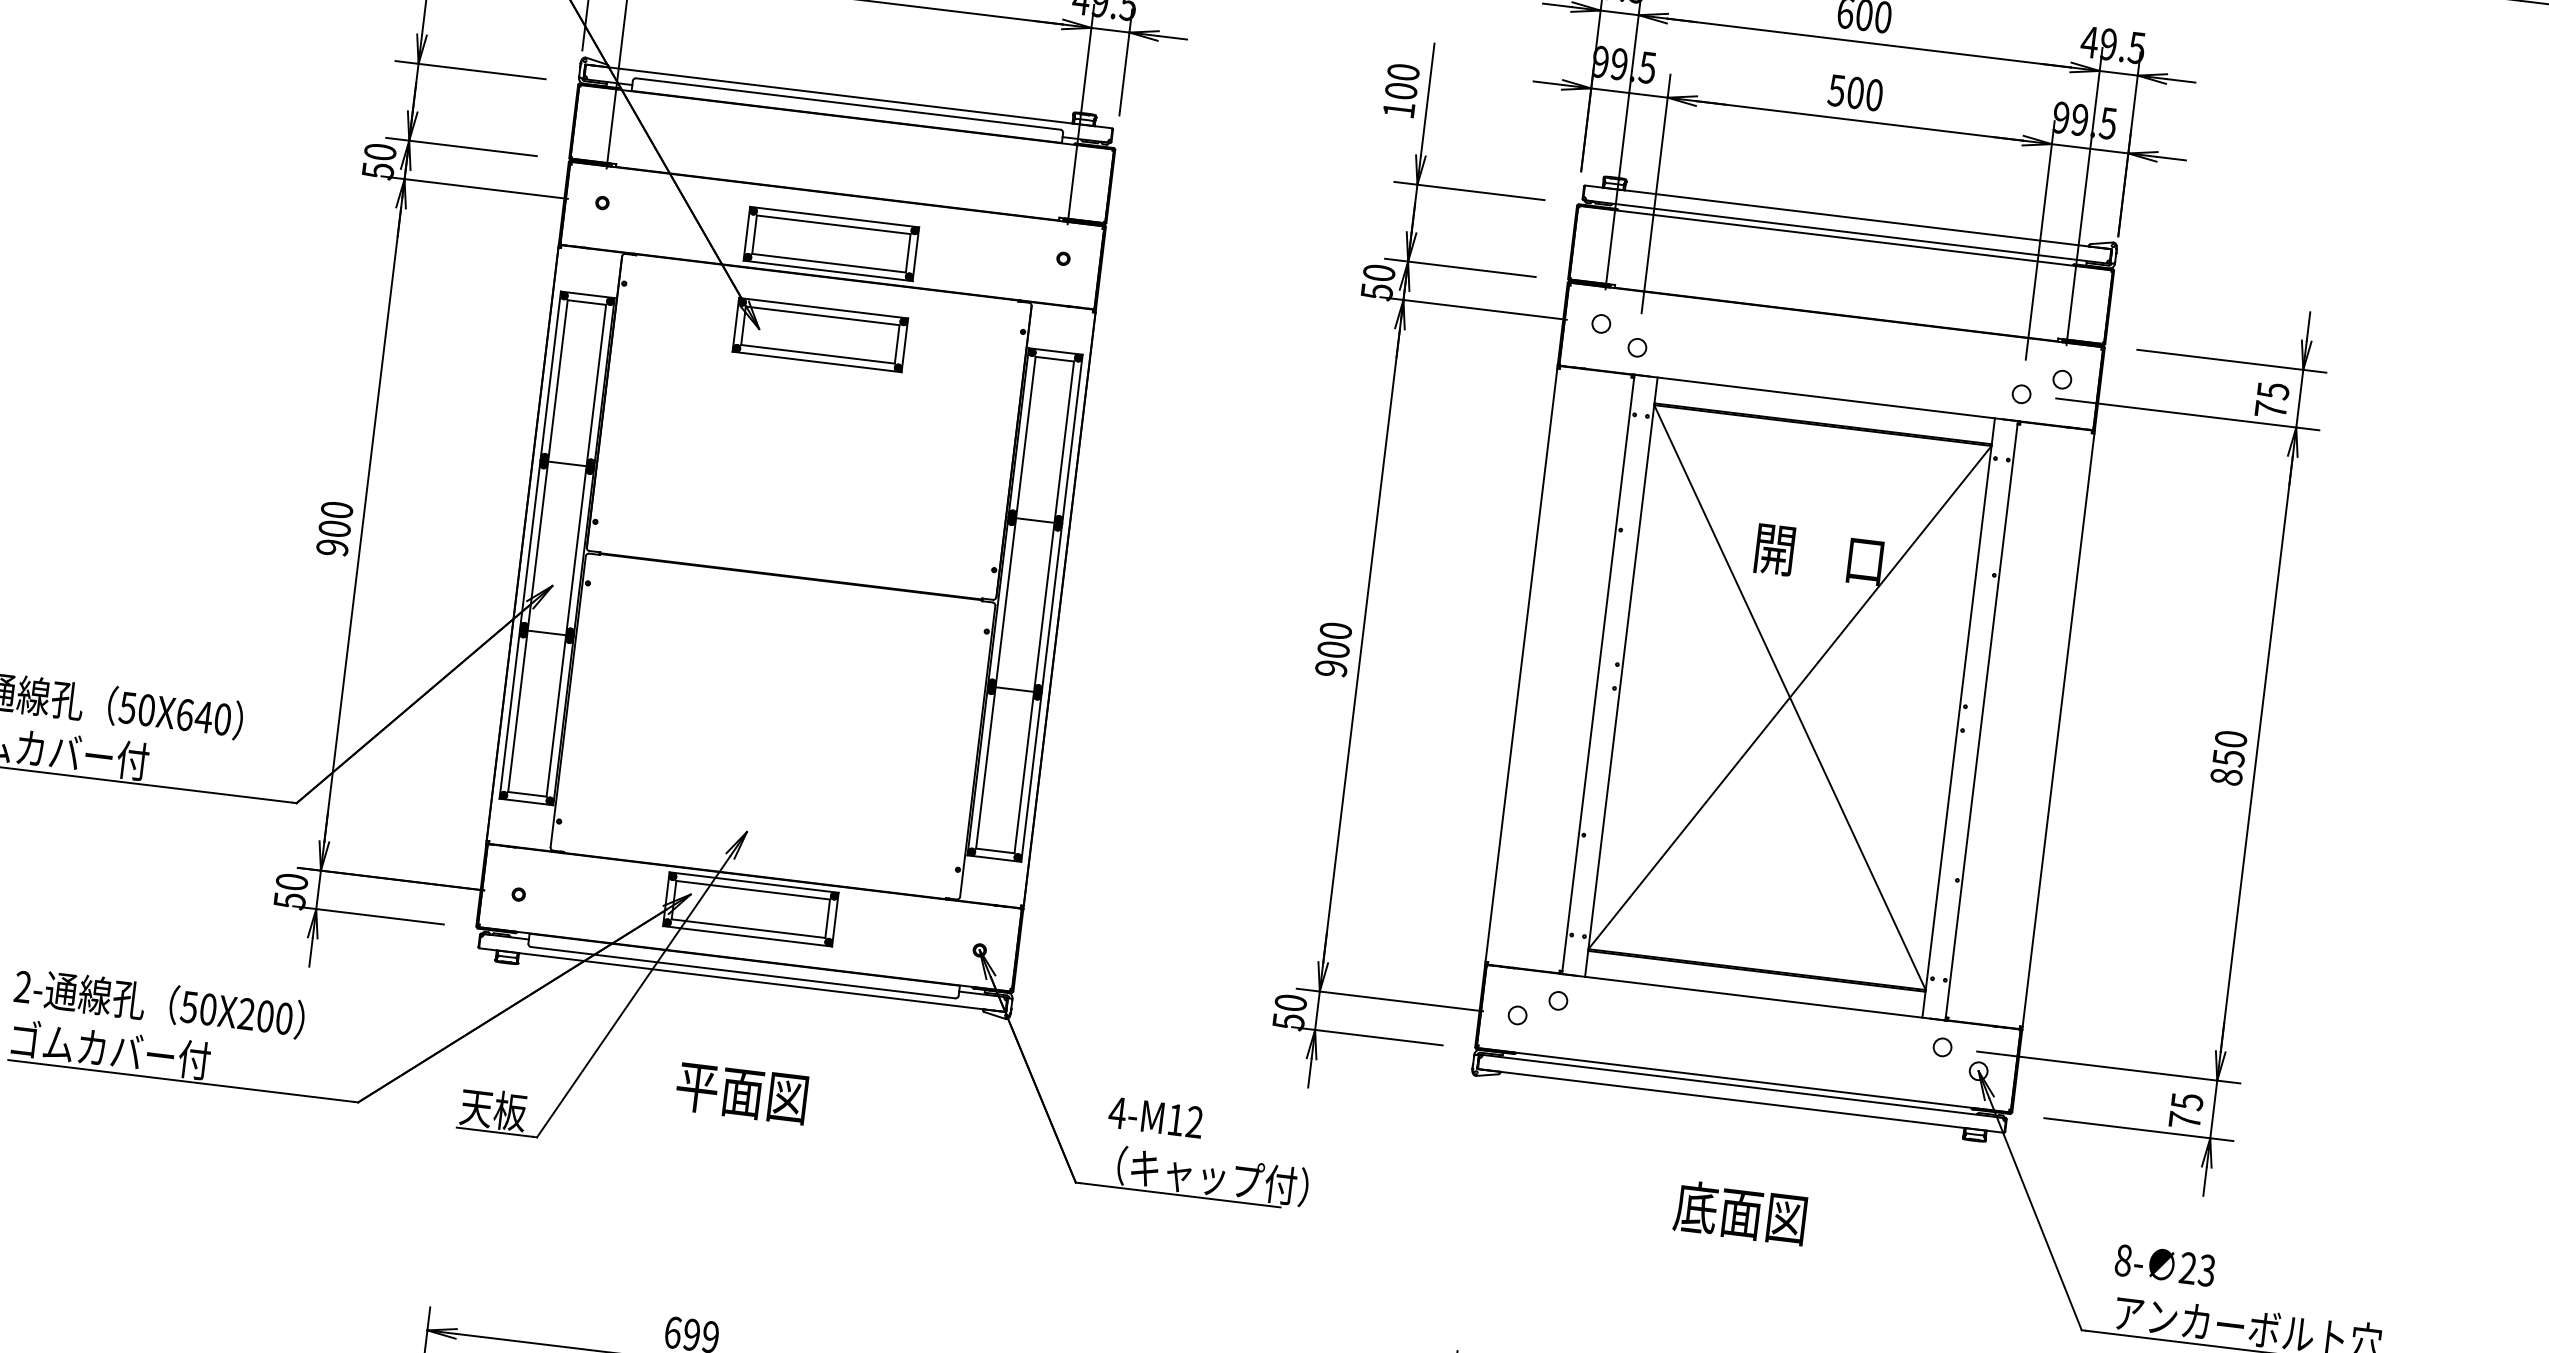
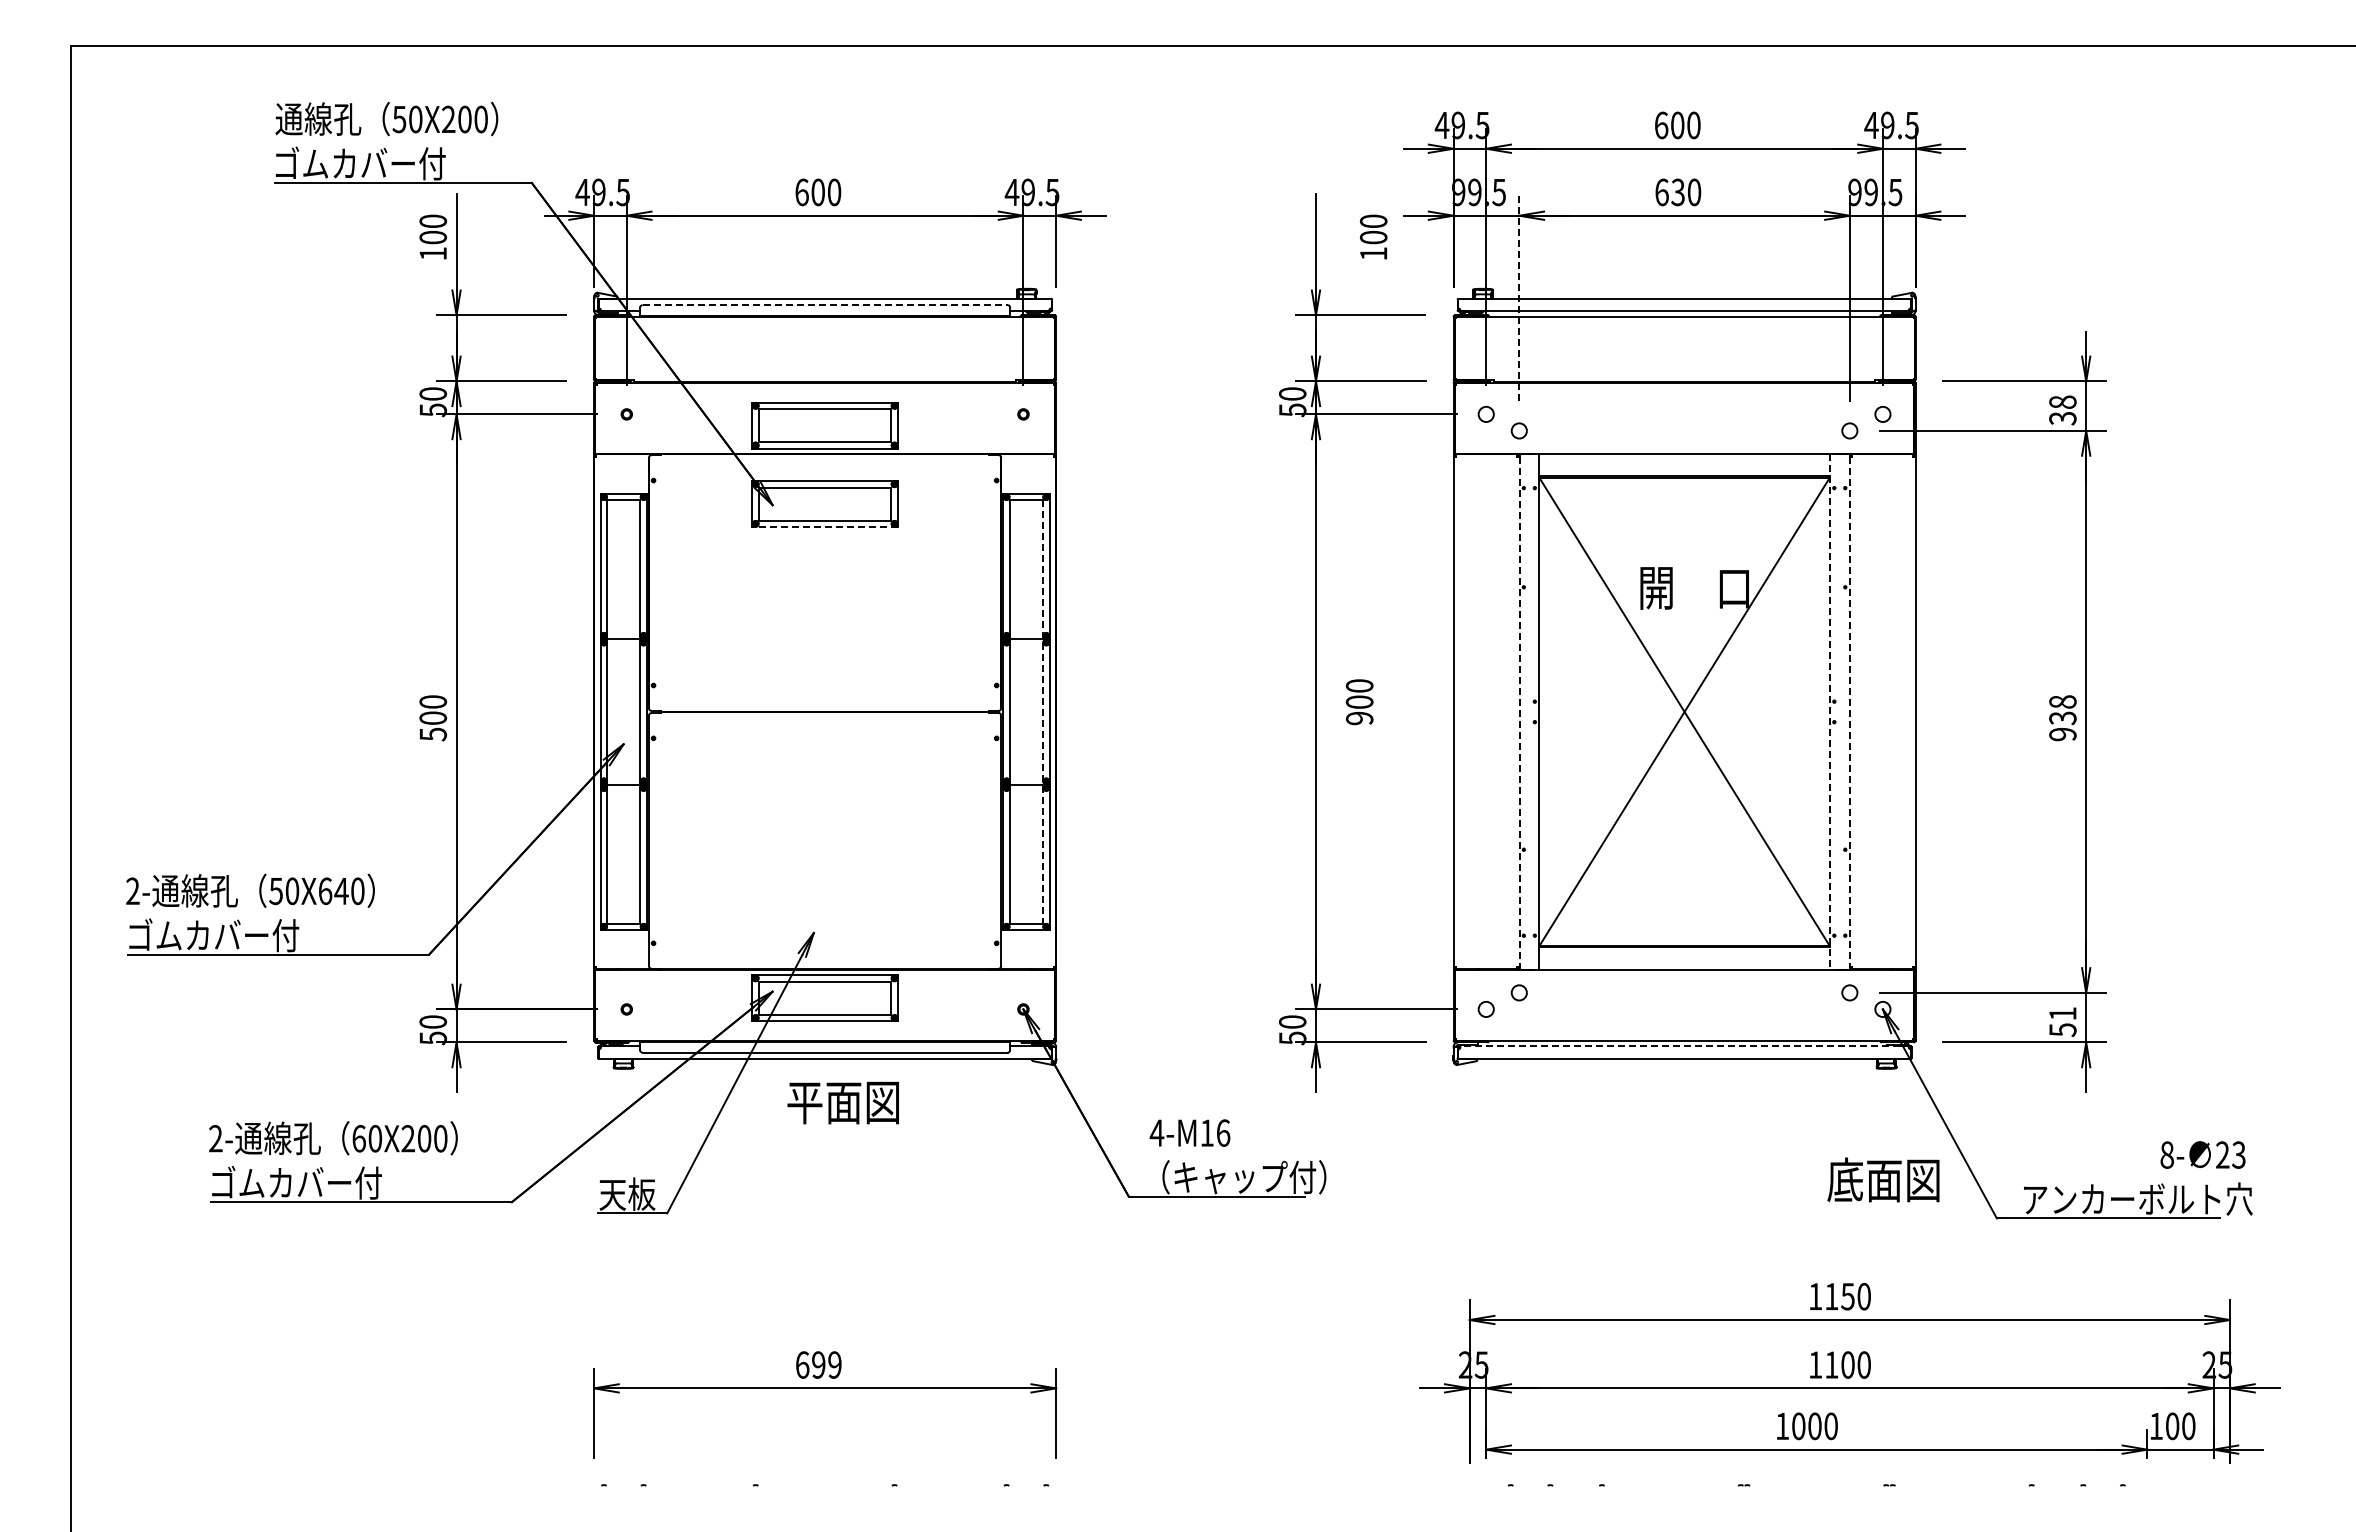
text: (1401, 89) -> (1373, 236), moved
text: (1845, 91) -> (1669, 192), 500 -> 630
line: (848, 104) -> (825, 305), solid -> dashed
line: (1656, 193) -> (1519, 298), solid -> dashed
line: (817, 362) -> (825, 527), solid -> dashed
text: (2271, 400) -> (2062, 410), 75 -> 38
text: (331, 547) -> (432, 734), 900 -> 500
line: (1043, 606) -> (1042, 711), solid -> dashed
text: (1333, 650) -> (1359, 702), moved
line: (1598, 675) -> (1519, 712), solid -> dashed
line: (1958, 717) -> (1829, 711), solid -> dashed
line: (1981, 721) -> (1849, 712), solid -> dashed
text: (2228, 758) -> (2062, 718), 850 -> 938
text: (188, 1006) -> (358, 1138), 50X200 -> 60X200
line: (1742, 1086) -> (1684, 1046), solid -> dashed
text: (740, 1092) -> (842, 1102), moved
text: (2185, 1111) -> (2062, 1022), 75 -> 51
text: (1194, 1121) -> (1223, 1132), 4-M12 -> 4-M16
text: (1740, 1212) -> (1883, 1179), moved
text: (2164, 1264) -> (2202, 1154), moved

